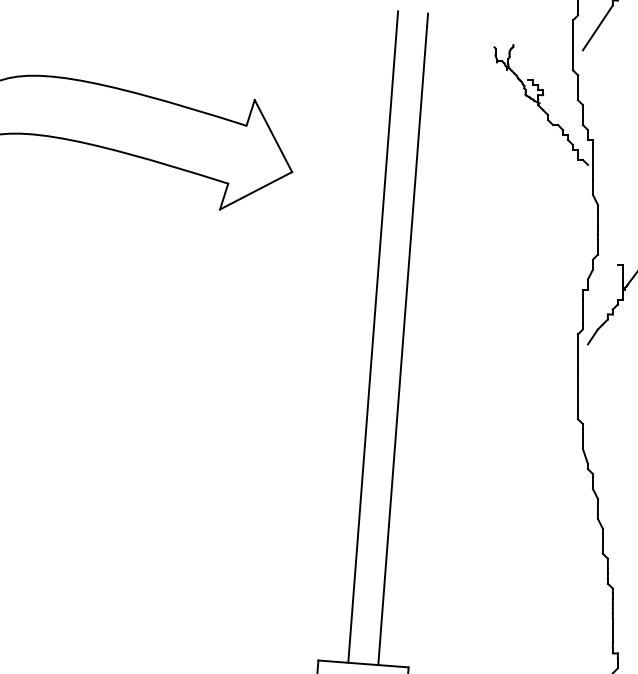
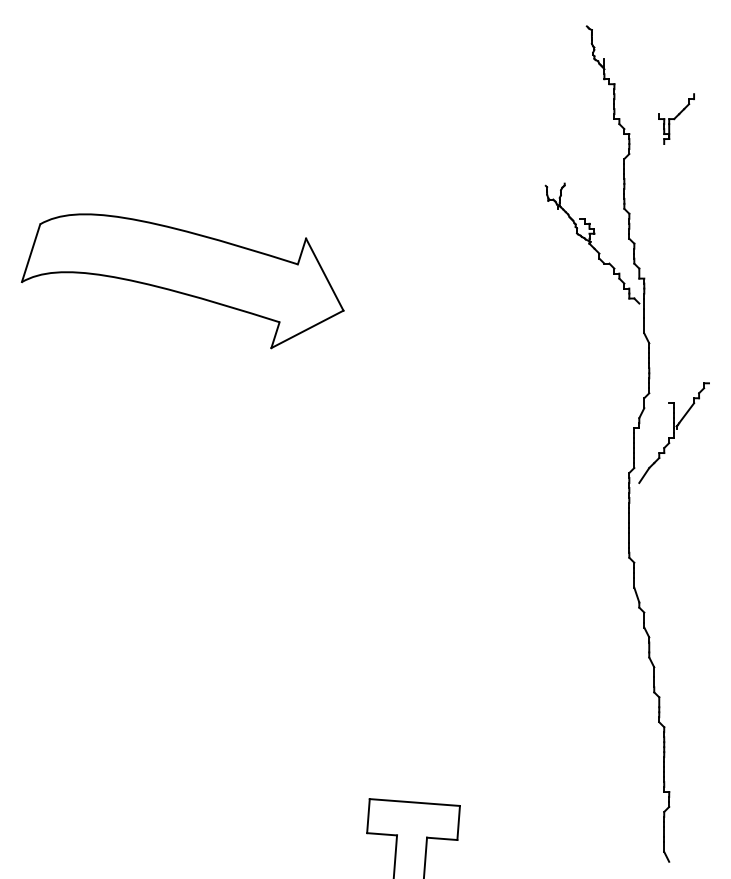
line: (598, 27) -> (649, 166), removed
line: (373, 336) -> (424, 475), removed
line: (403, 338) -> (454, 477), removed

